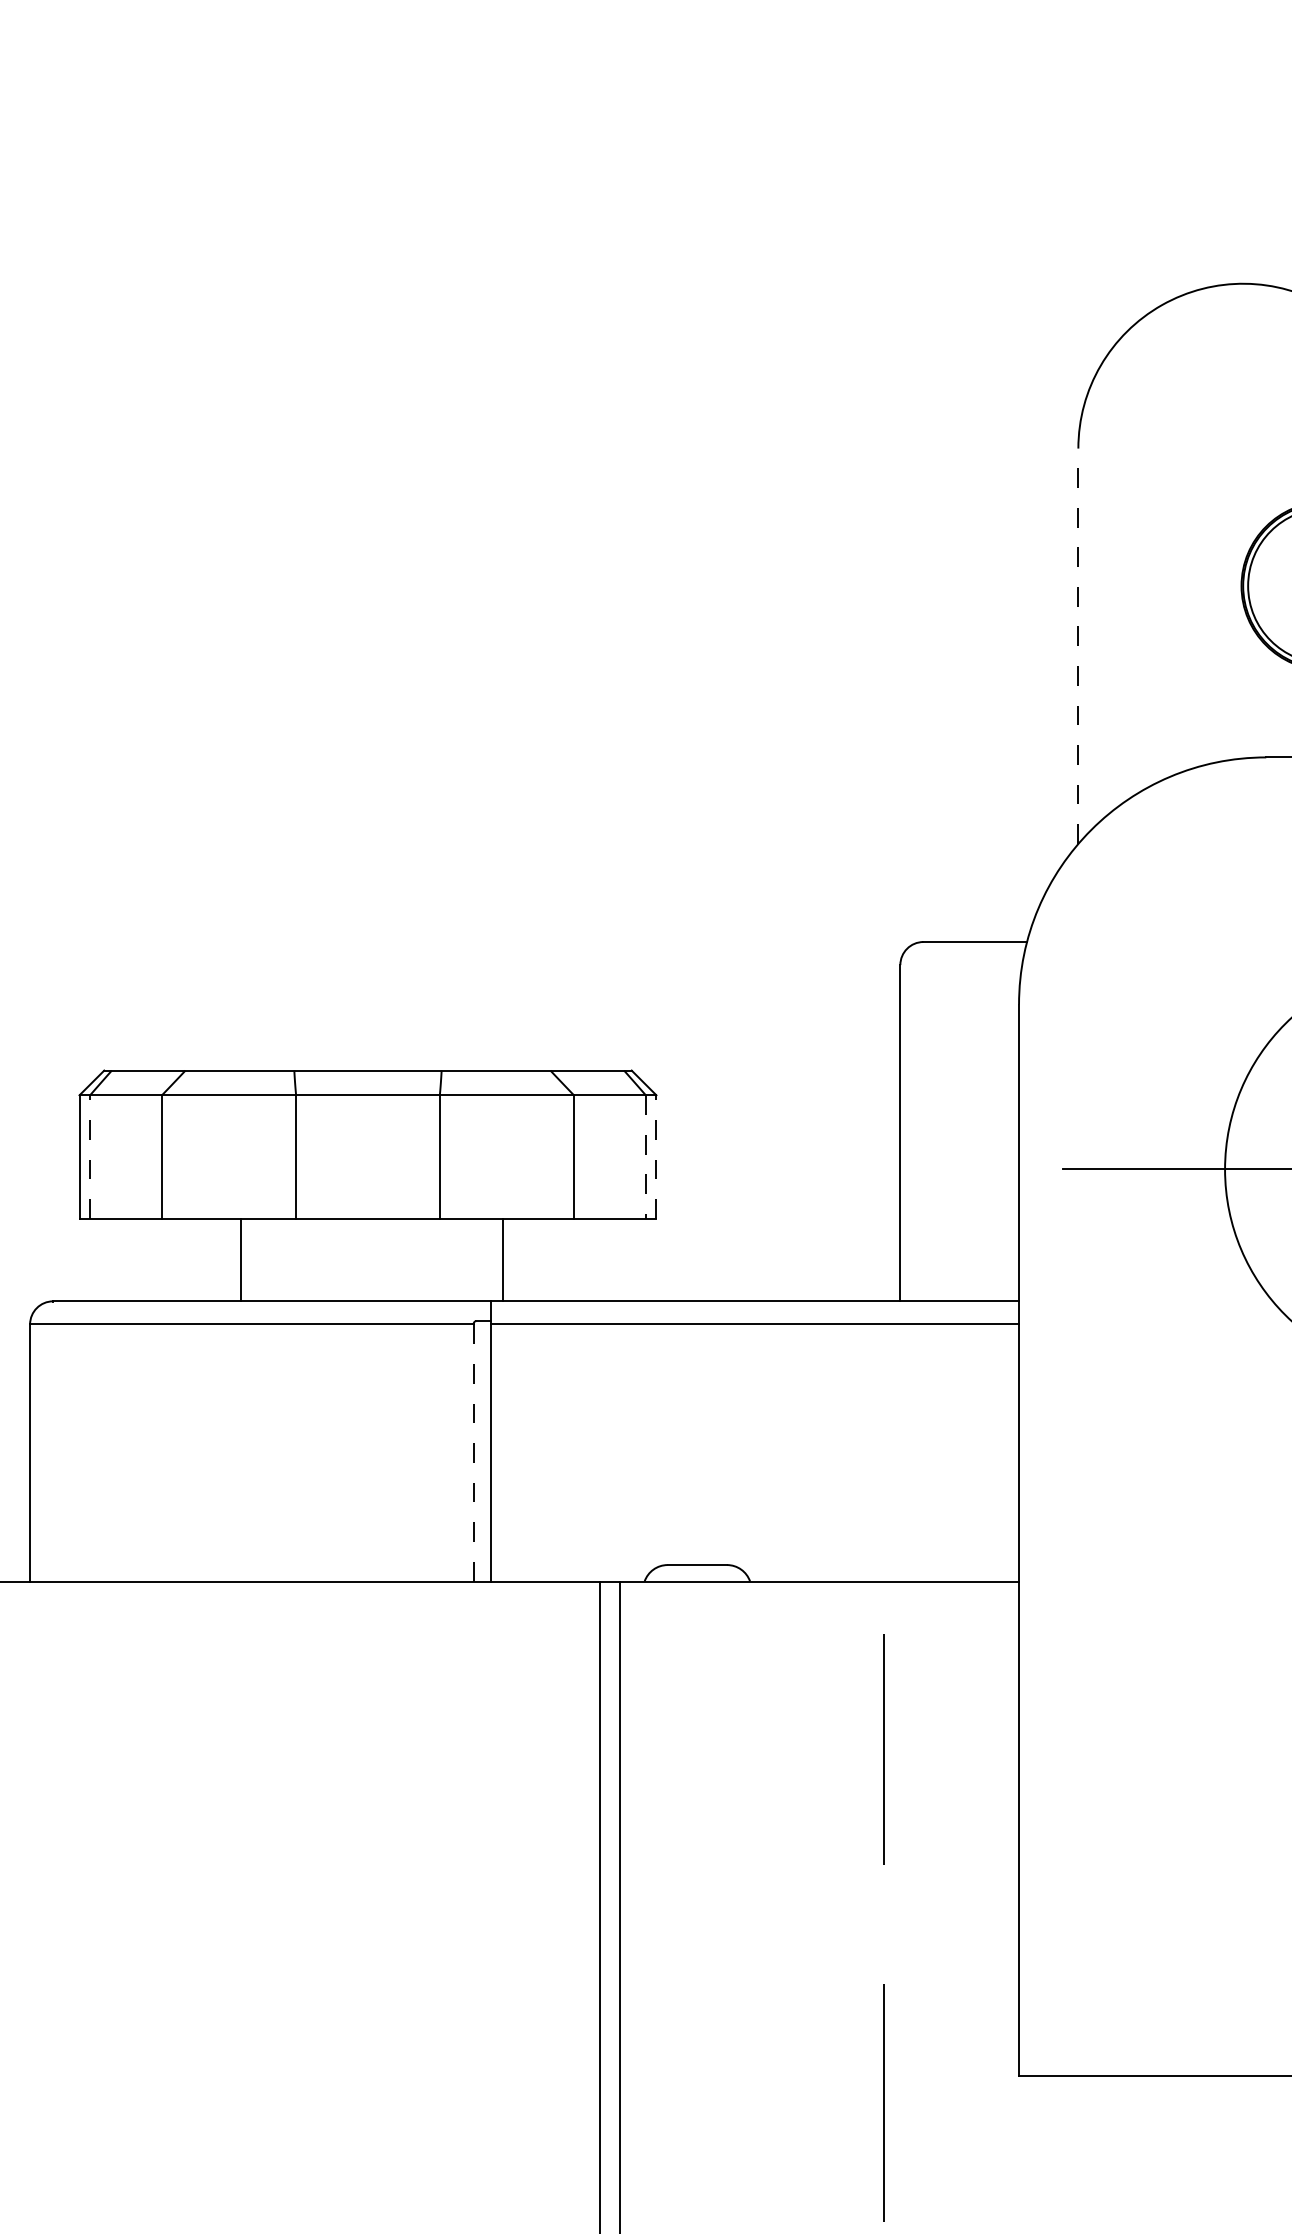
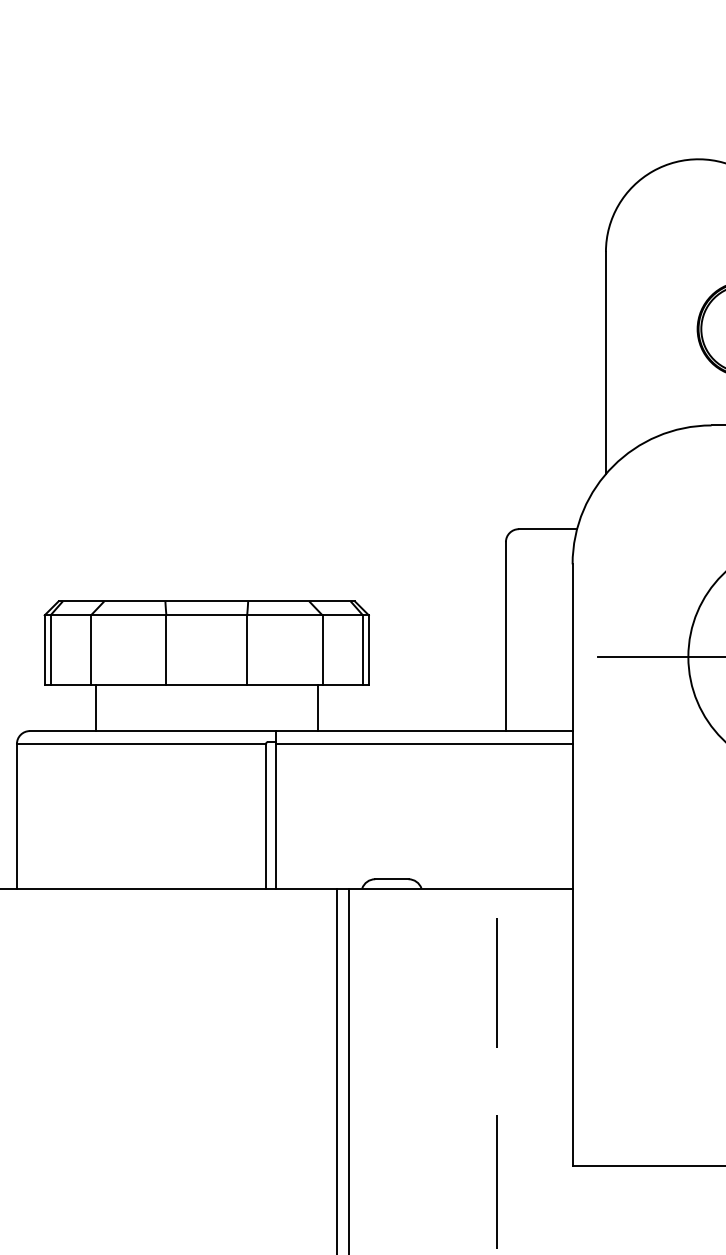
line: (1077, 645) -> (605, 362), dashed -> solid
line: (89, 1157) -> (50, 650), dashed -> solid
line: (645, 1157) -> (362, 650), dashed -> solid
line: (655, 1157) -> (368, 650), dashed -> solid
line: (241, 1259) -> (95, 707), moved
line: (502, 1259) -> (317, 707), moved
line: (474, 1453) -> (266, 816), dashed -> solid

